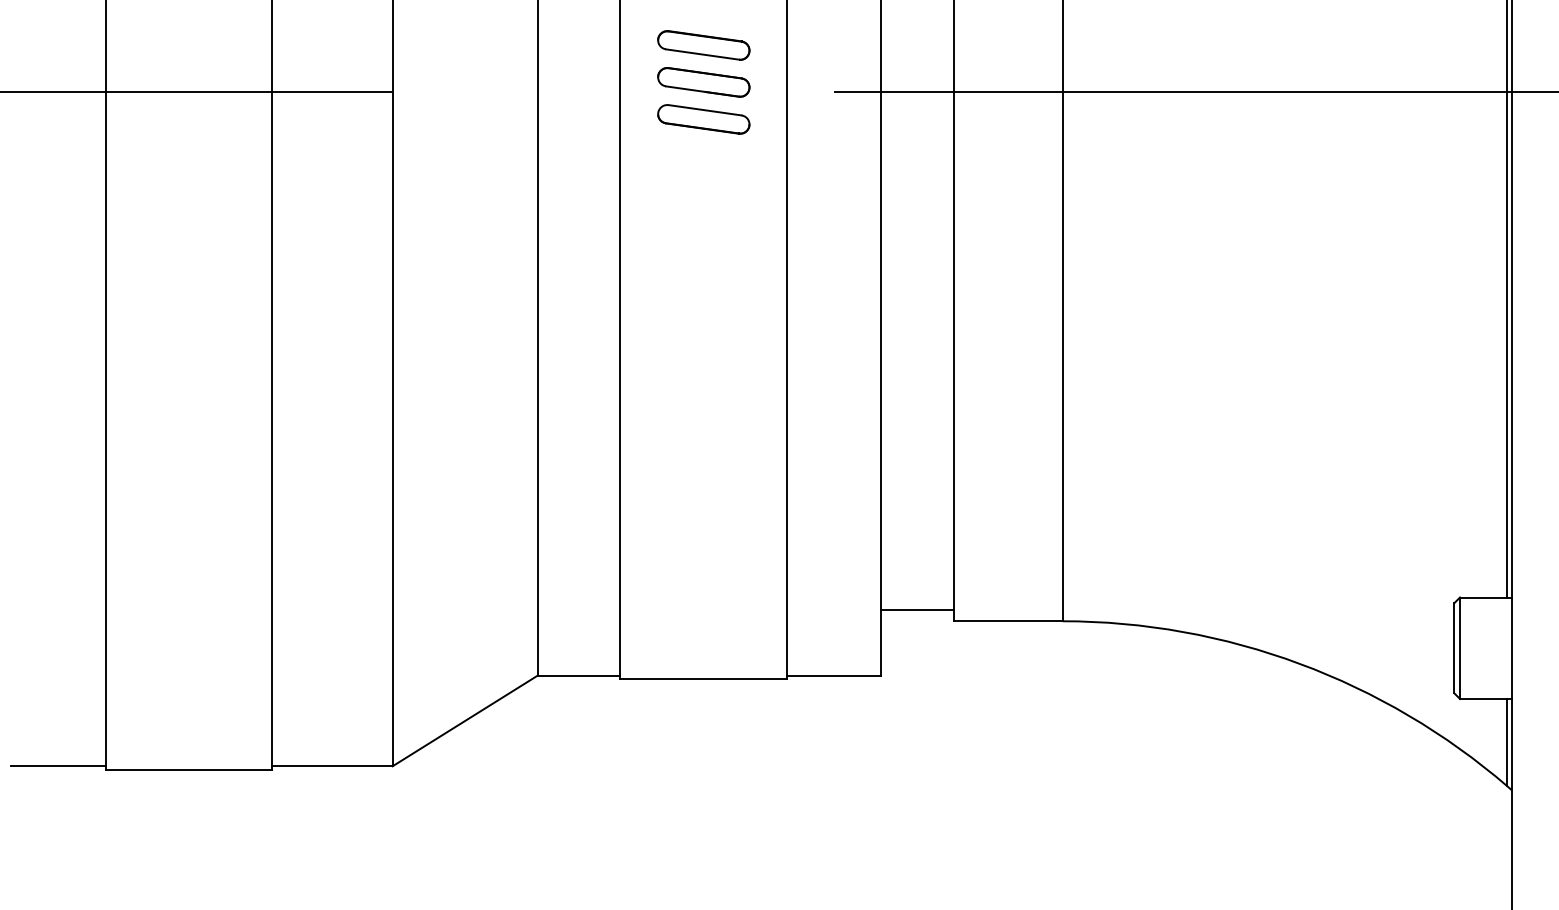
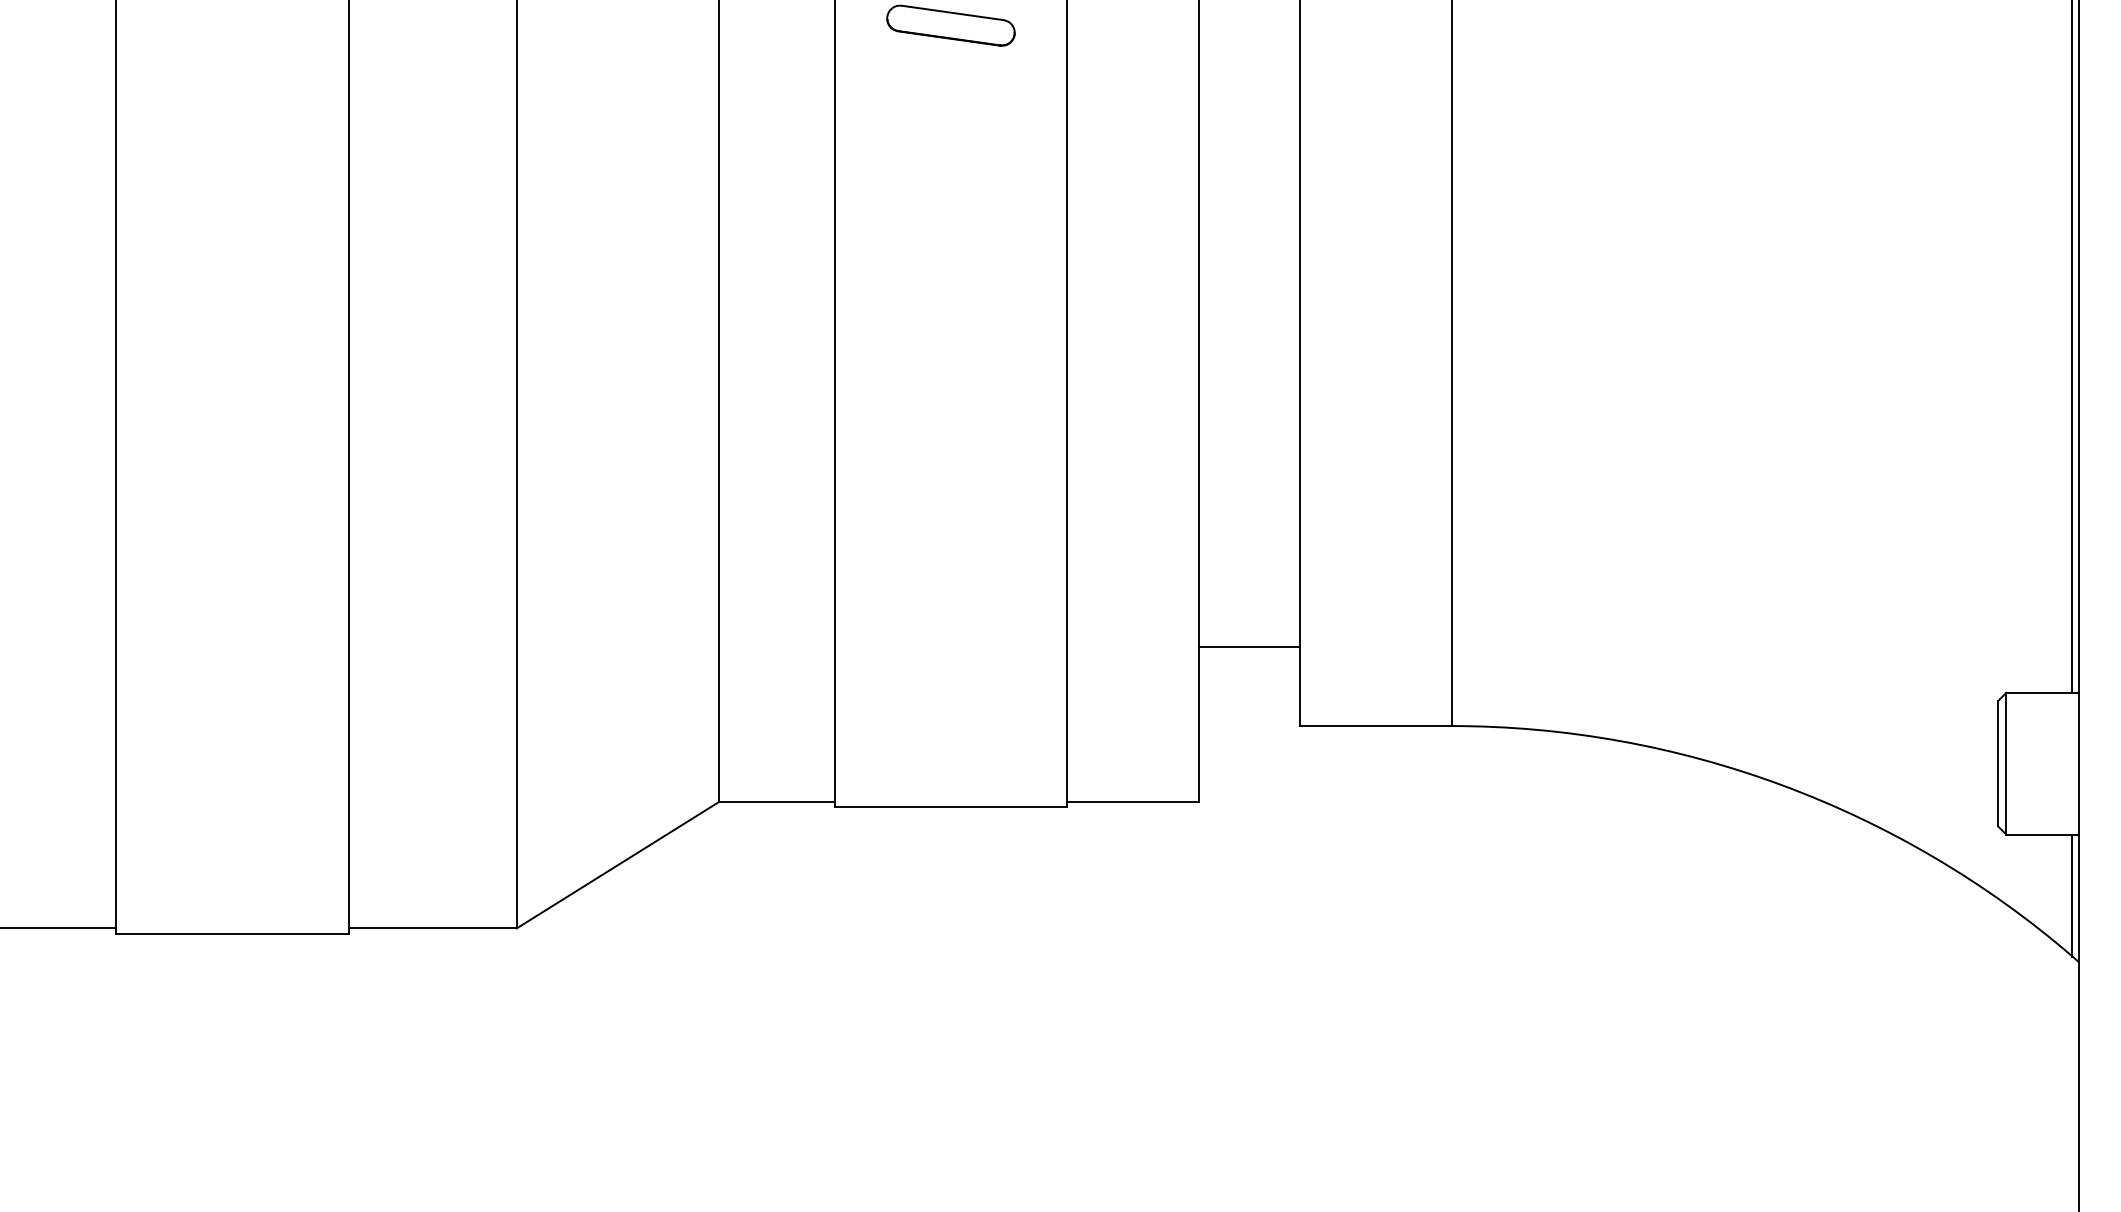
line: (917, 610) -> (1249, 646), moved

